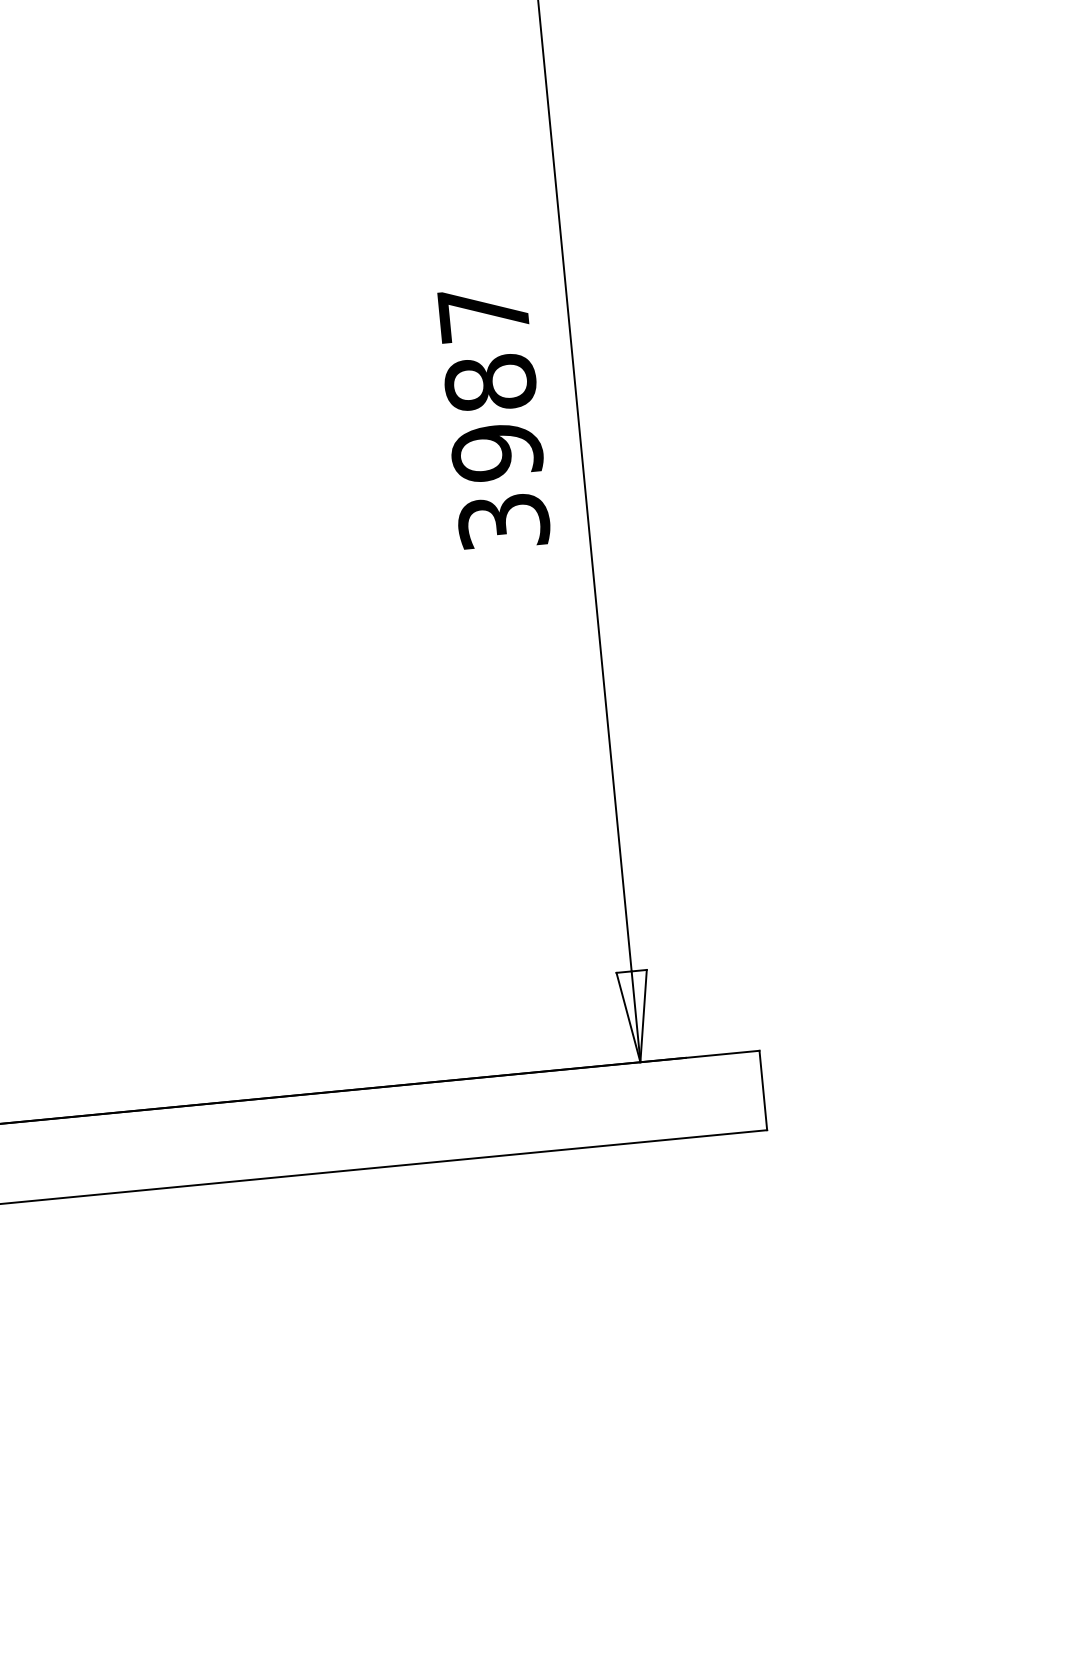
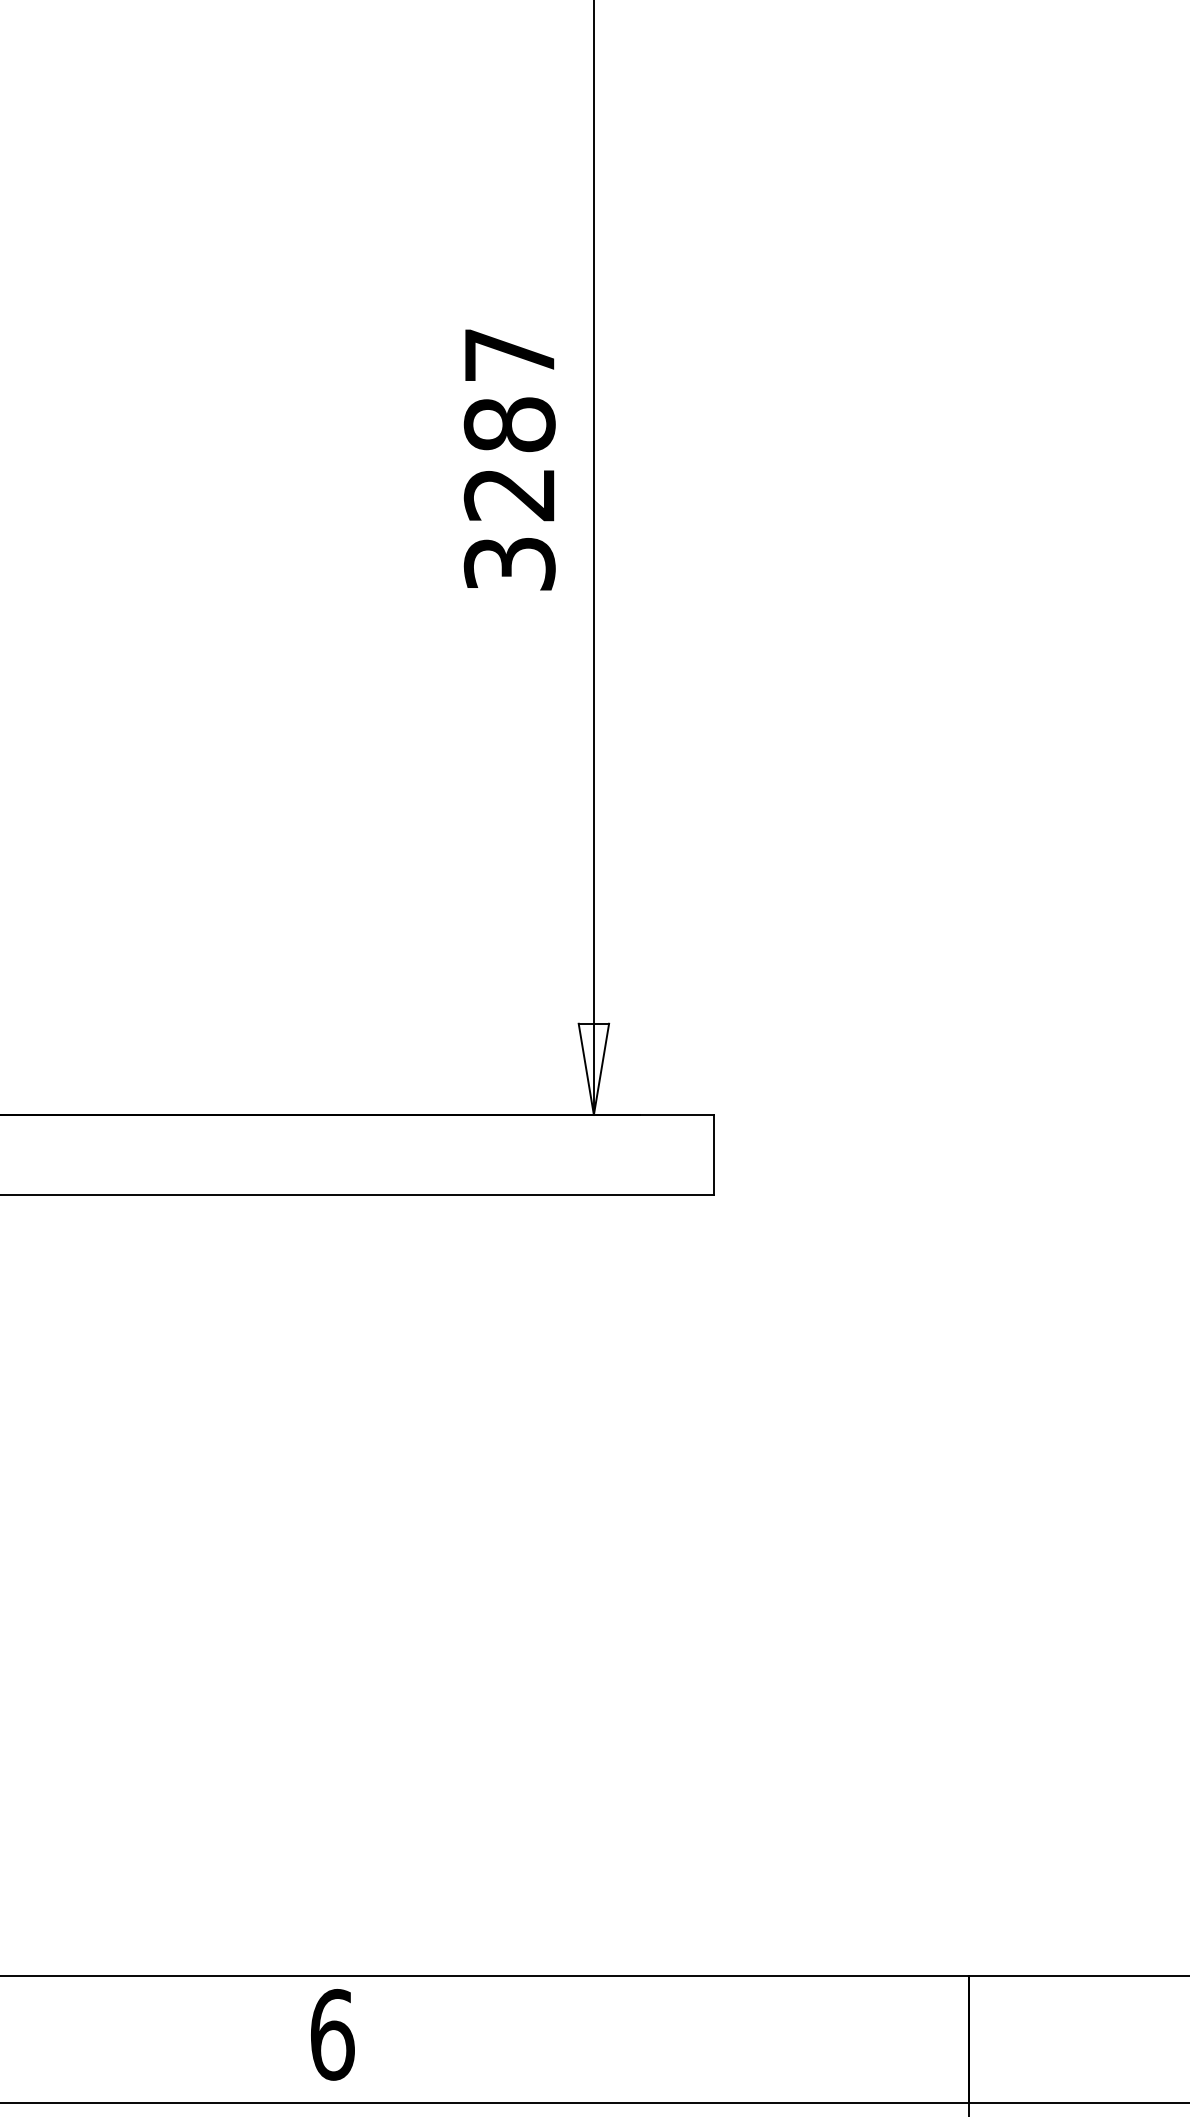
text: (496, 452) -> (509, 494), 3987 -> 3287

